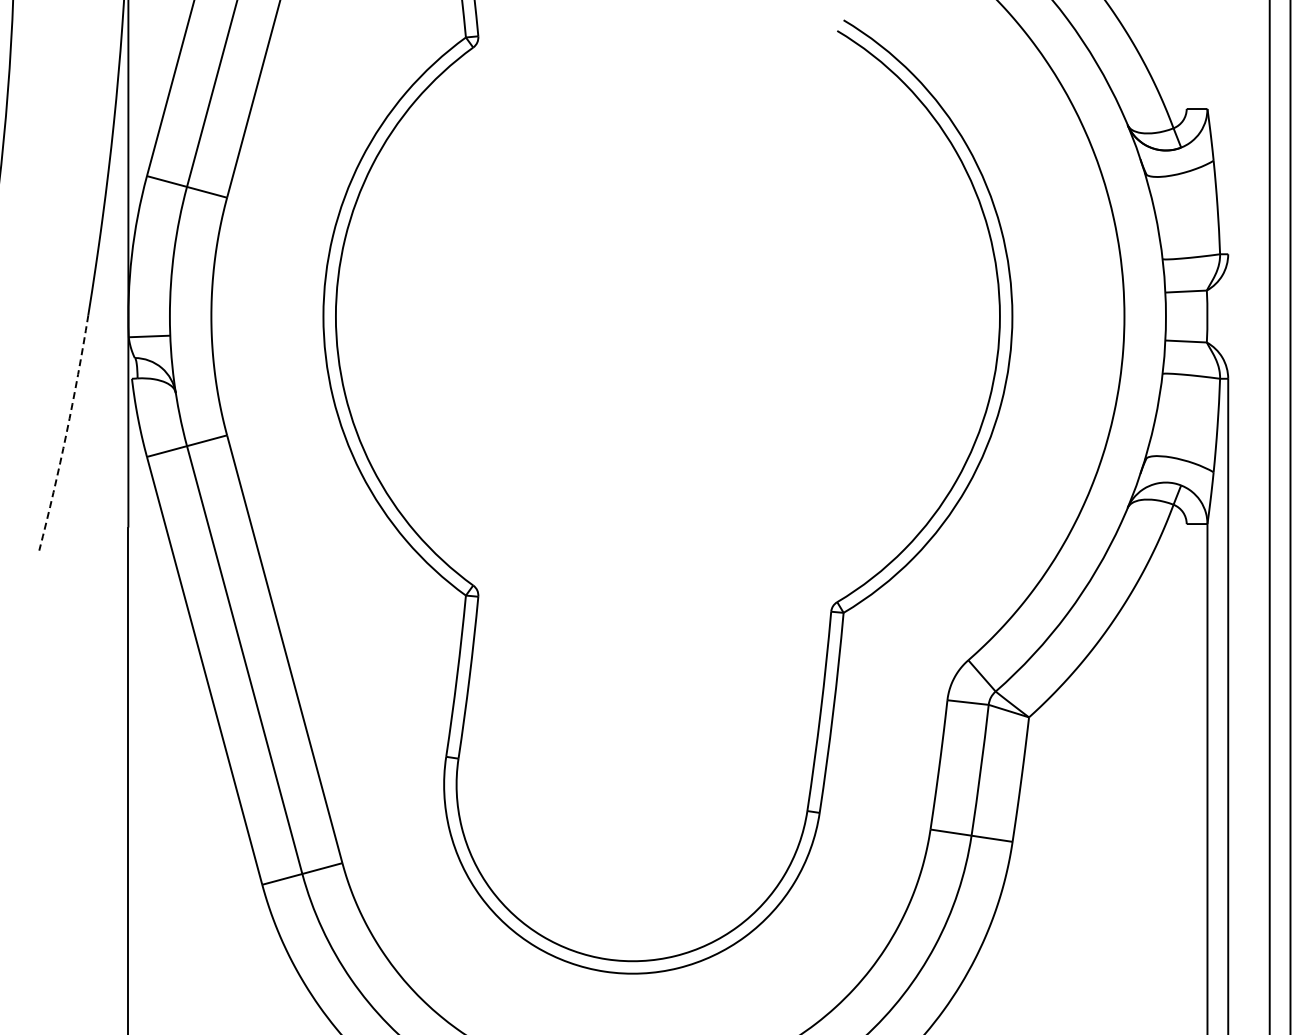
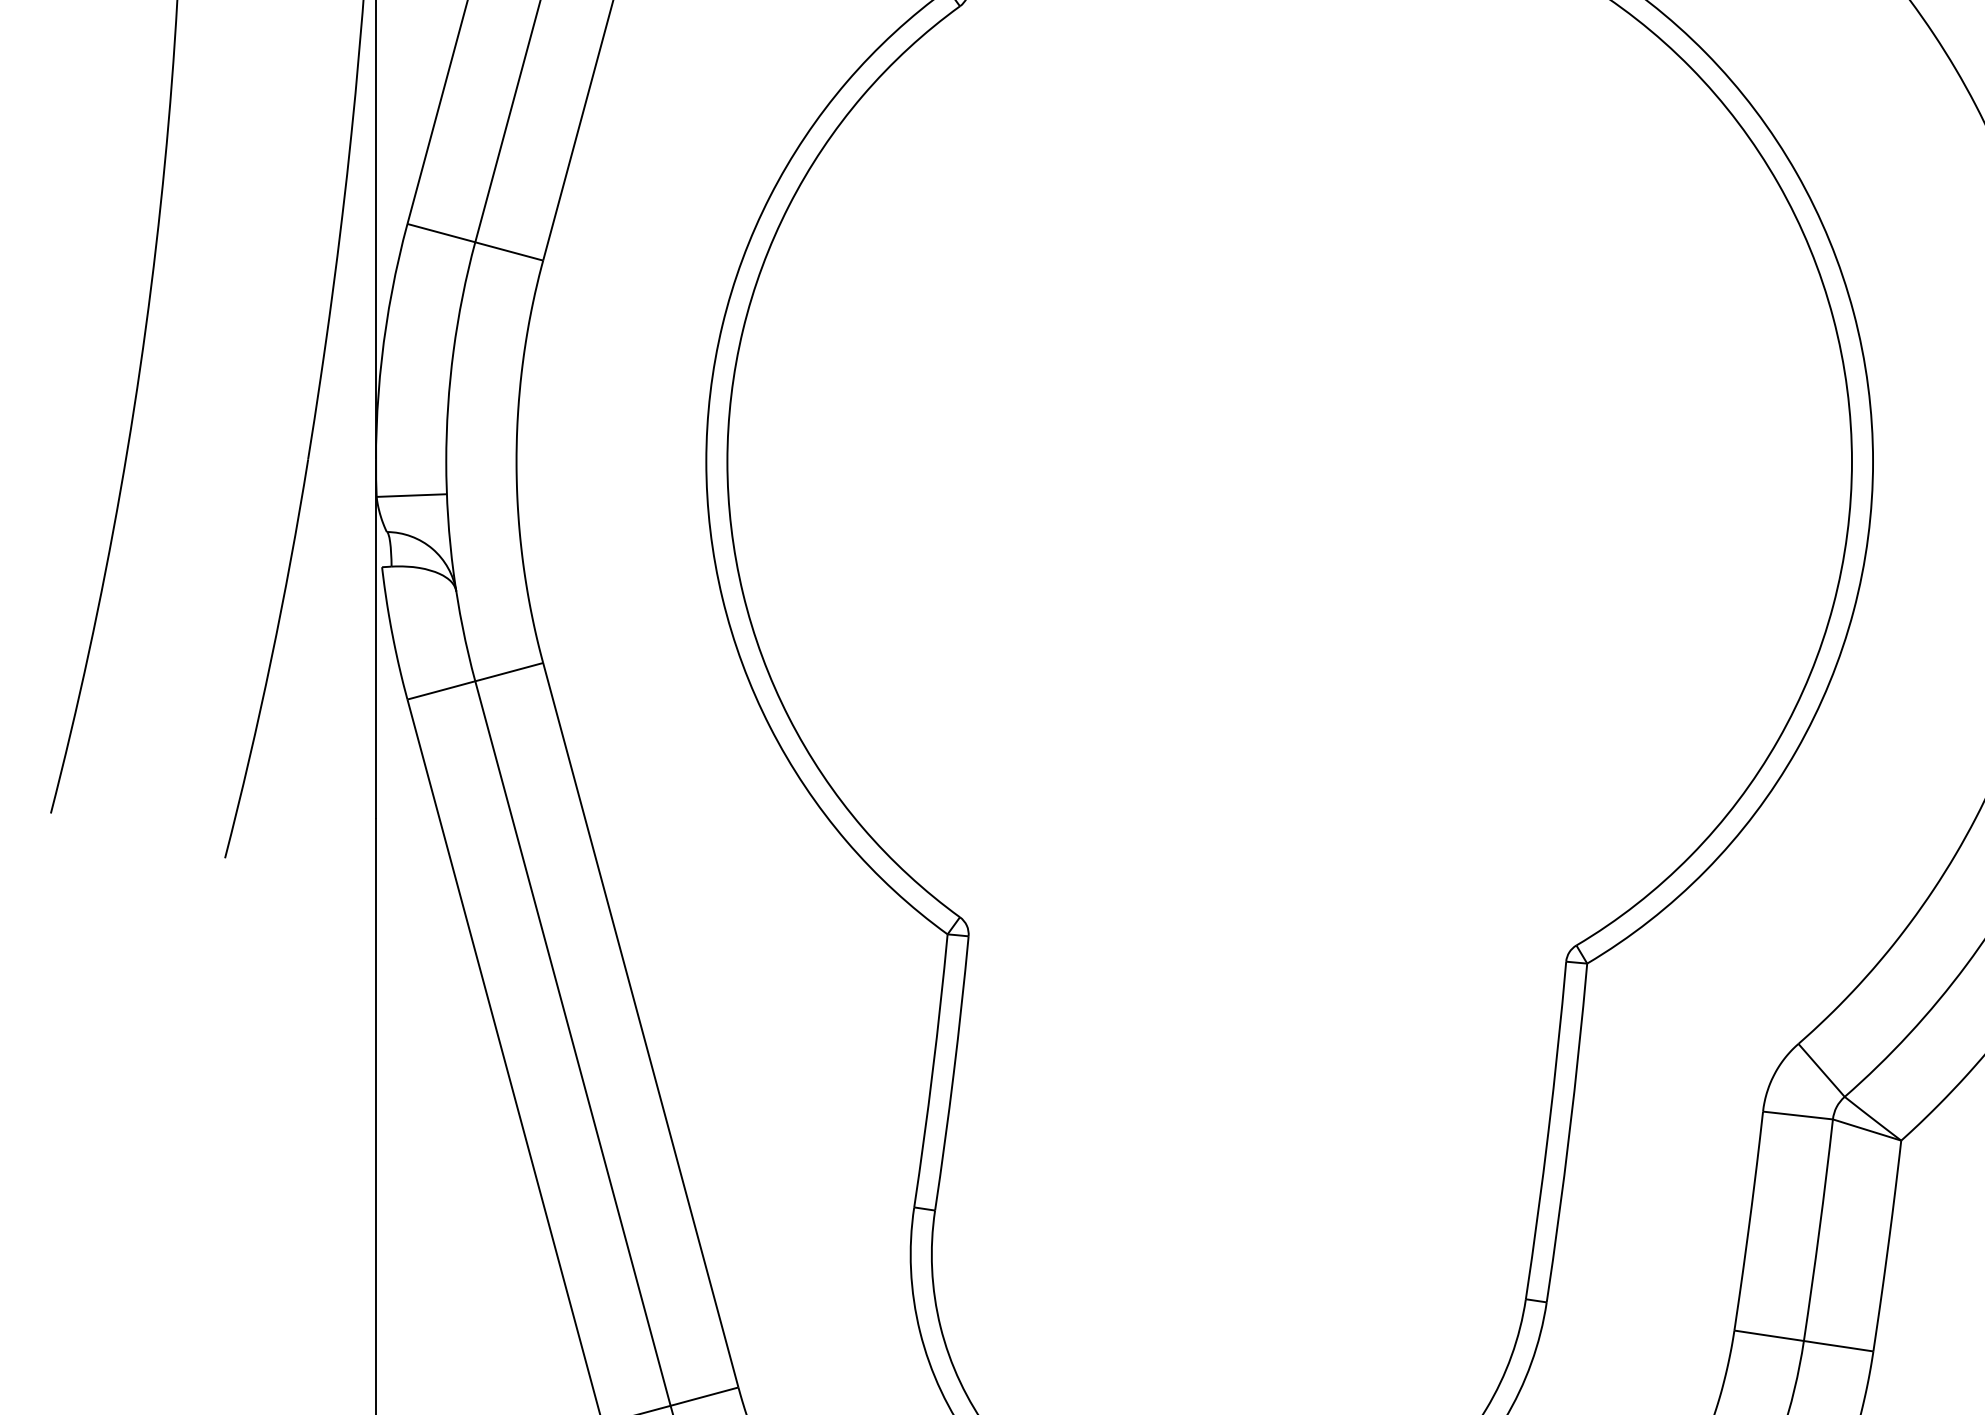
arc: (66, 433) -> (271, 659), dashed -> solid

